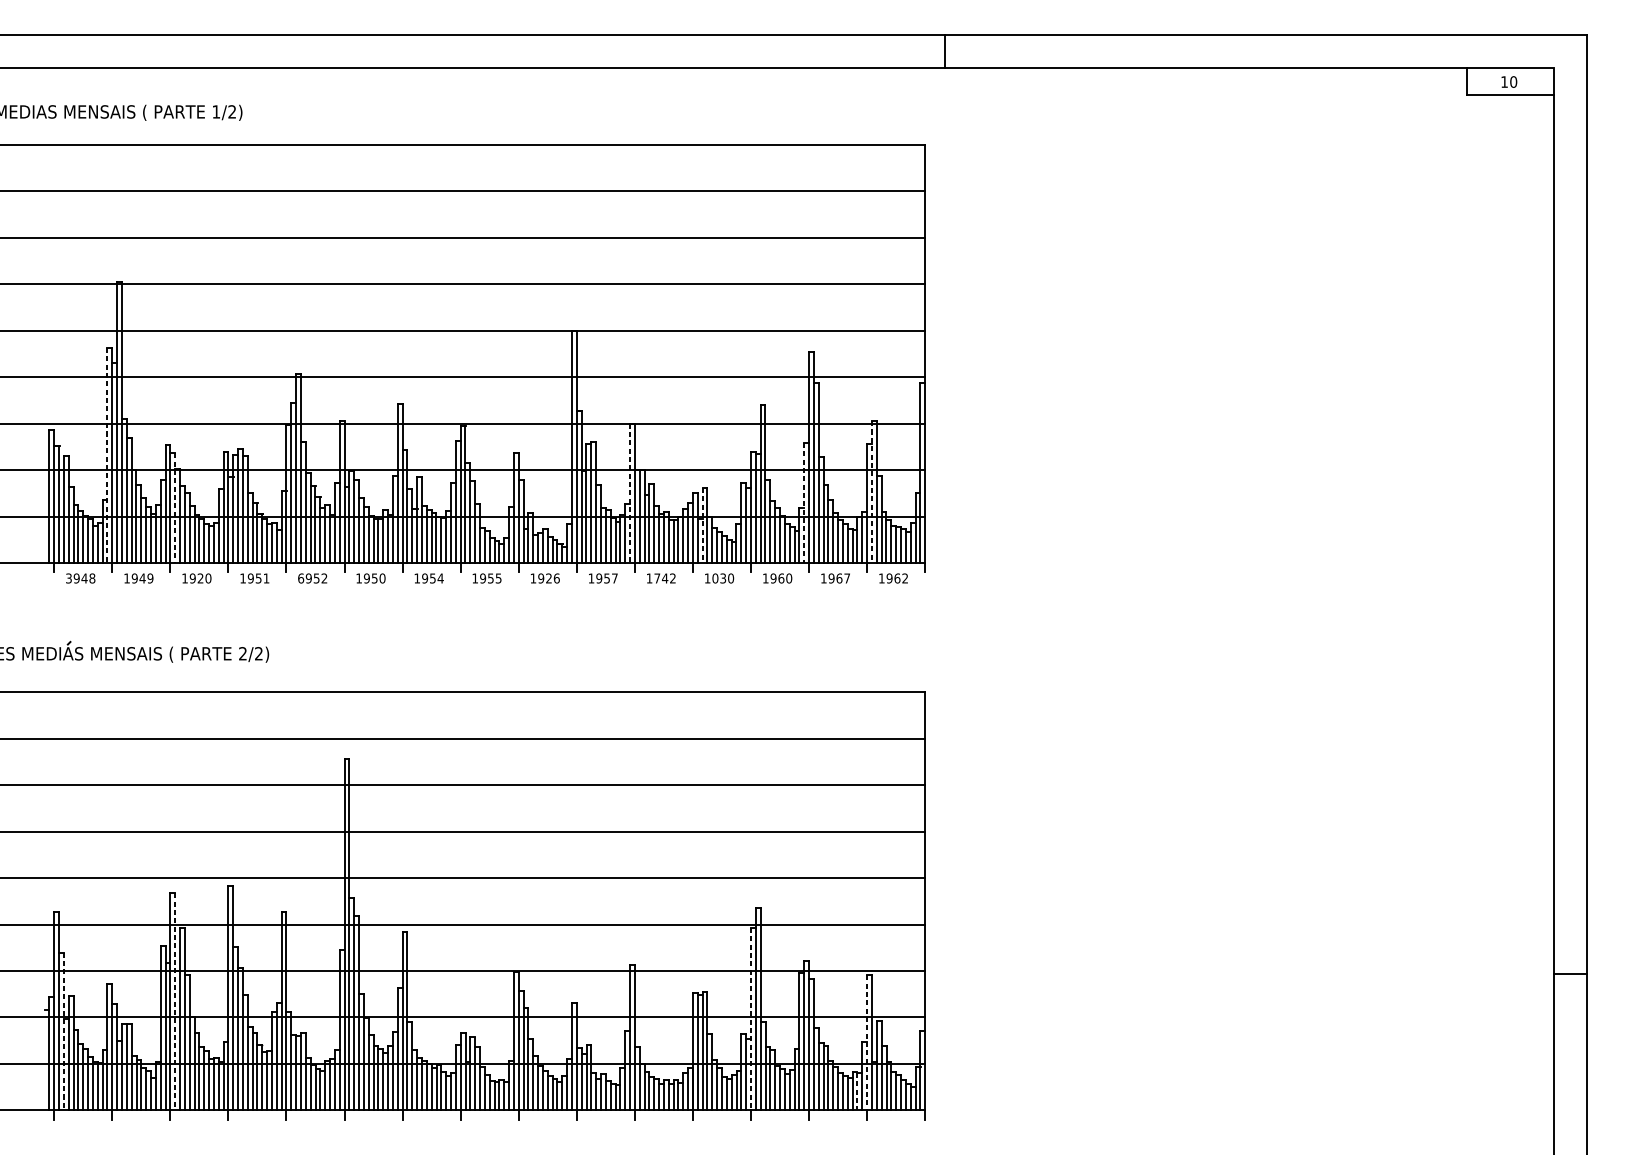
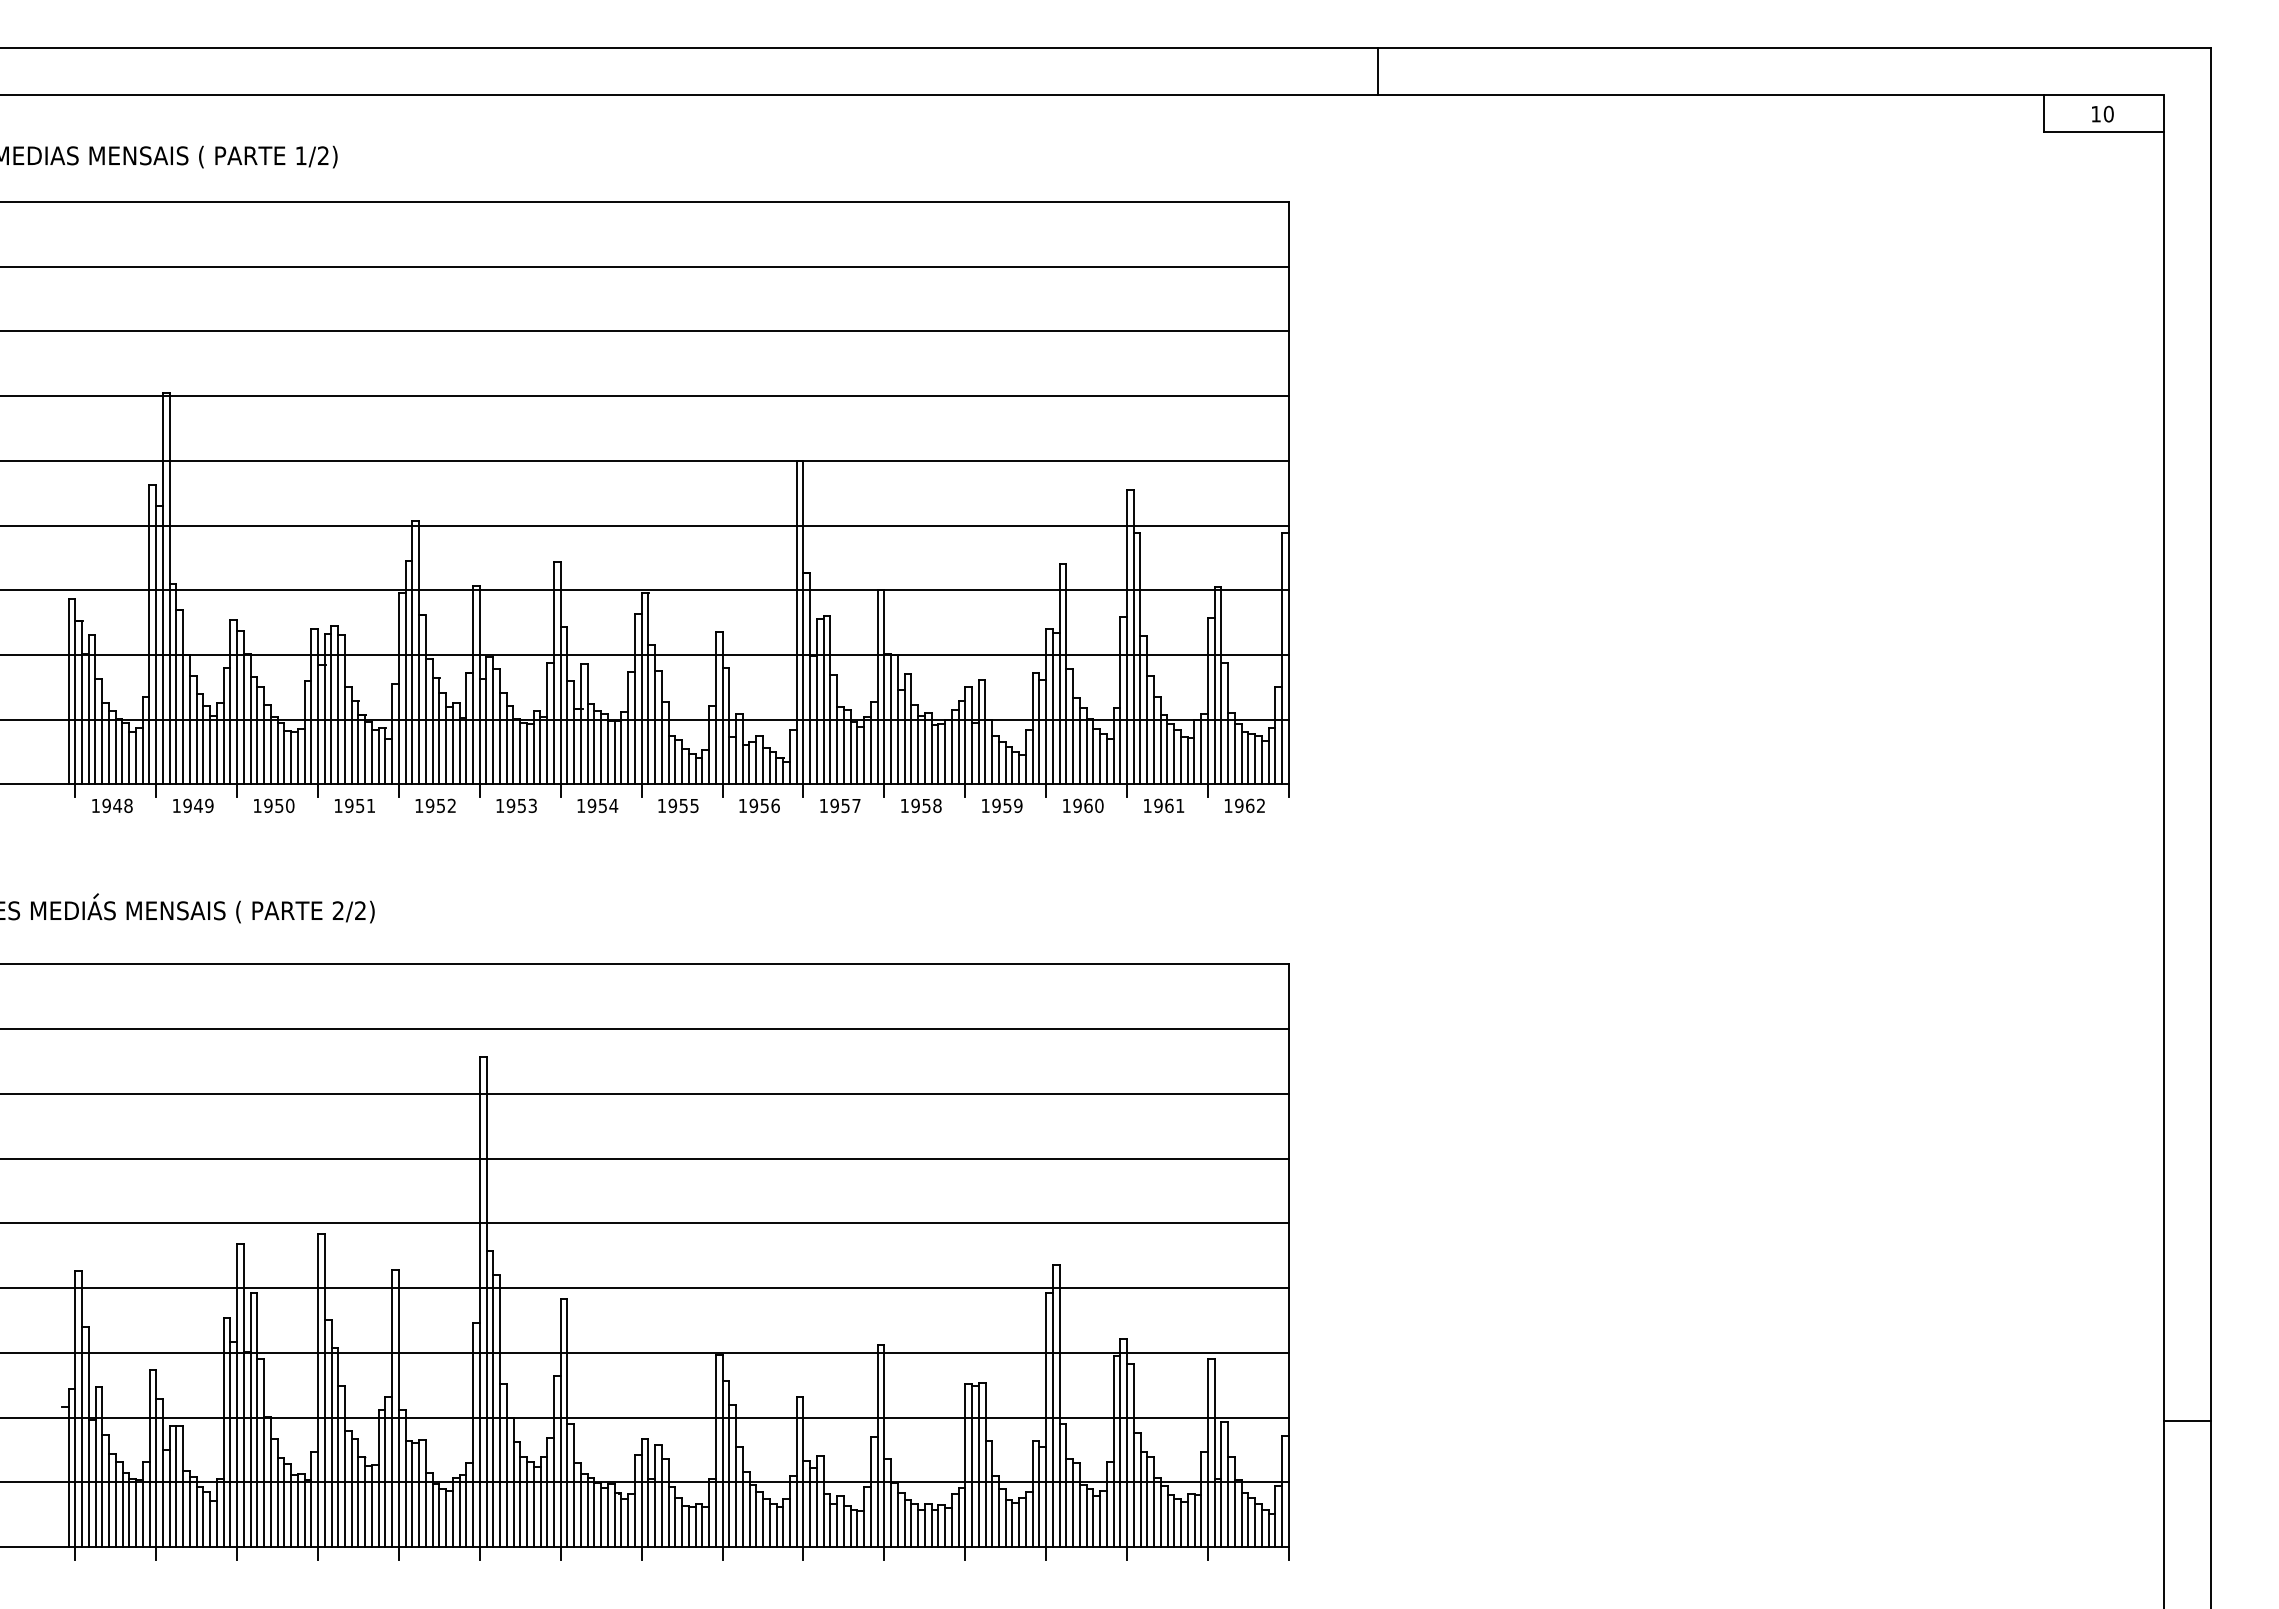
line: (945, 51) -> (1378, 71), moved
line: (107, 455) -> (149, 634), dashed -> solid
line: (871, 492) -> (1214, 685), dashed -> solid
line: (629, 493) -> (877, 687), dashed -> solid
line: (804, 502) -> (1120, 700), dashed -> solid
line: (174, 508) -> (243, 708), dashed -> solid
line: (702, 525) -> (978, 732), dashed -> solid
text: (68, 578) -> (95, 805), 3948 -> 1948
text: (200, 578) -> (279, 805), 1920 -> 1950
text: (301, 578) -> (419, 805), 6952 -> 1952
text: (382, 578) -> (532, 805), 1950 -> 1953
text: (548, 578) -> (764, 805), 1926 -> 1956
text: (665, 578) -> (926, 805), 1742 -> 1958
text: (723, 578) -> (1007, 805), 1030 -> 1959
text: (847, 578) -> (1180, 805), 1967 -> 1961
line: (1570, 974) -> (2187, 1421), moved
line: (174, 1002) -> (243, 1396), dashed -> solid
line: (751, 1019) -> (1046, 1420), dashed -> solid
line: (63, 1031) -> (88, 1437), dashed -> solid
line: (866, 1043) -> (1207, 1453), dashed -> solid
line: (857, 1092) -> (1194, 1521), dashed -> solid

